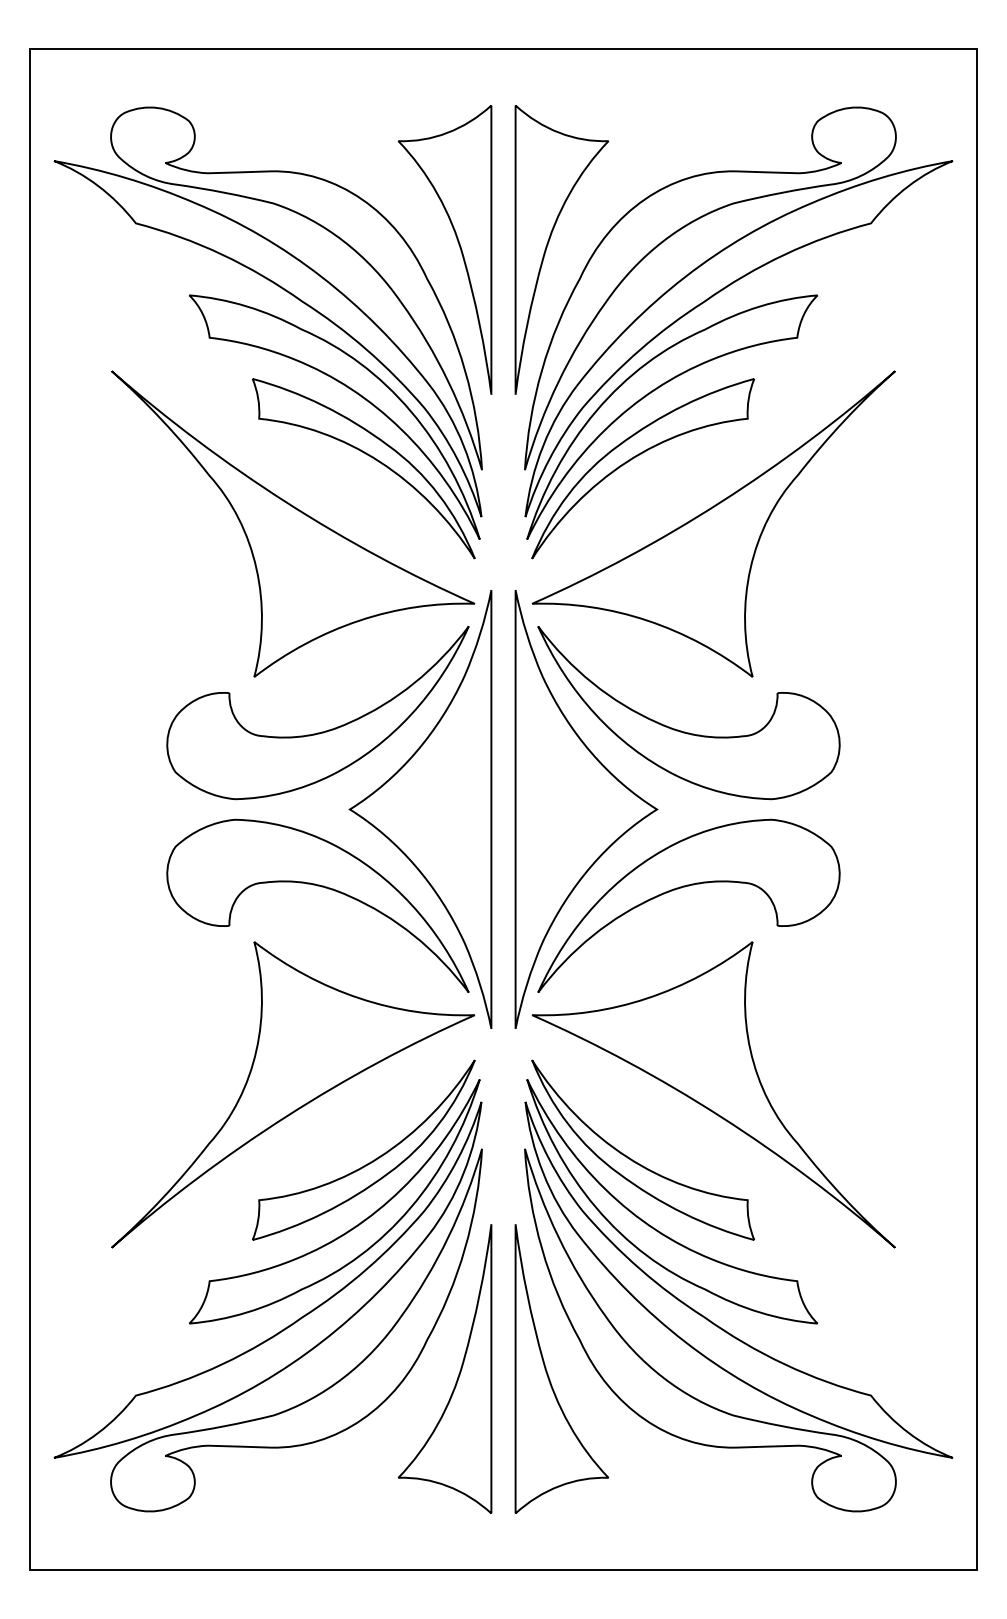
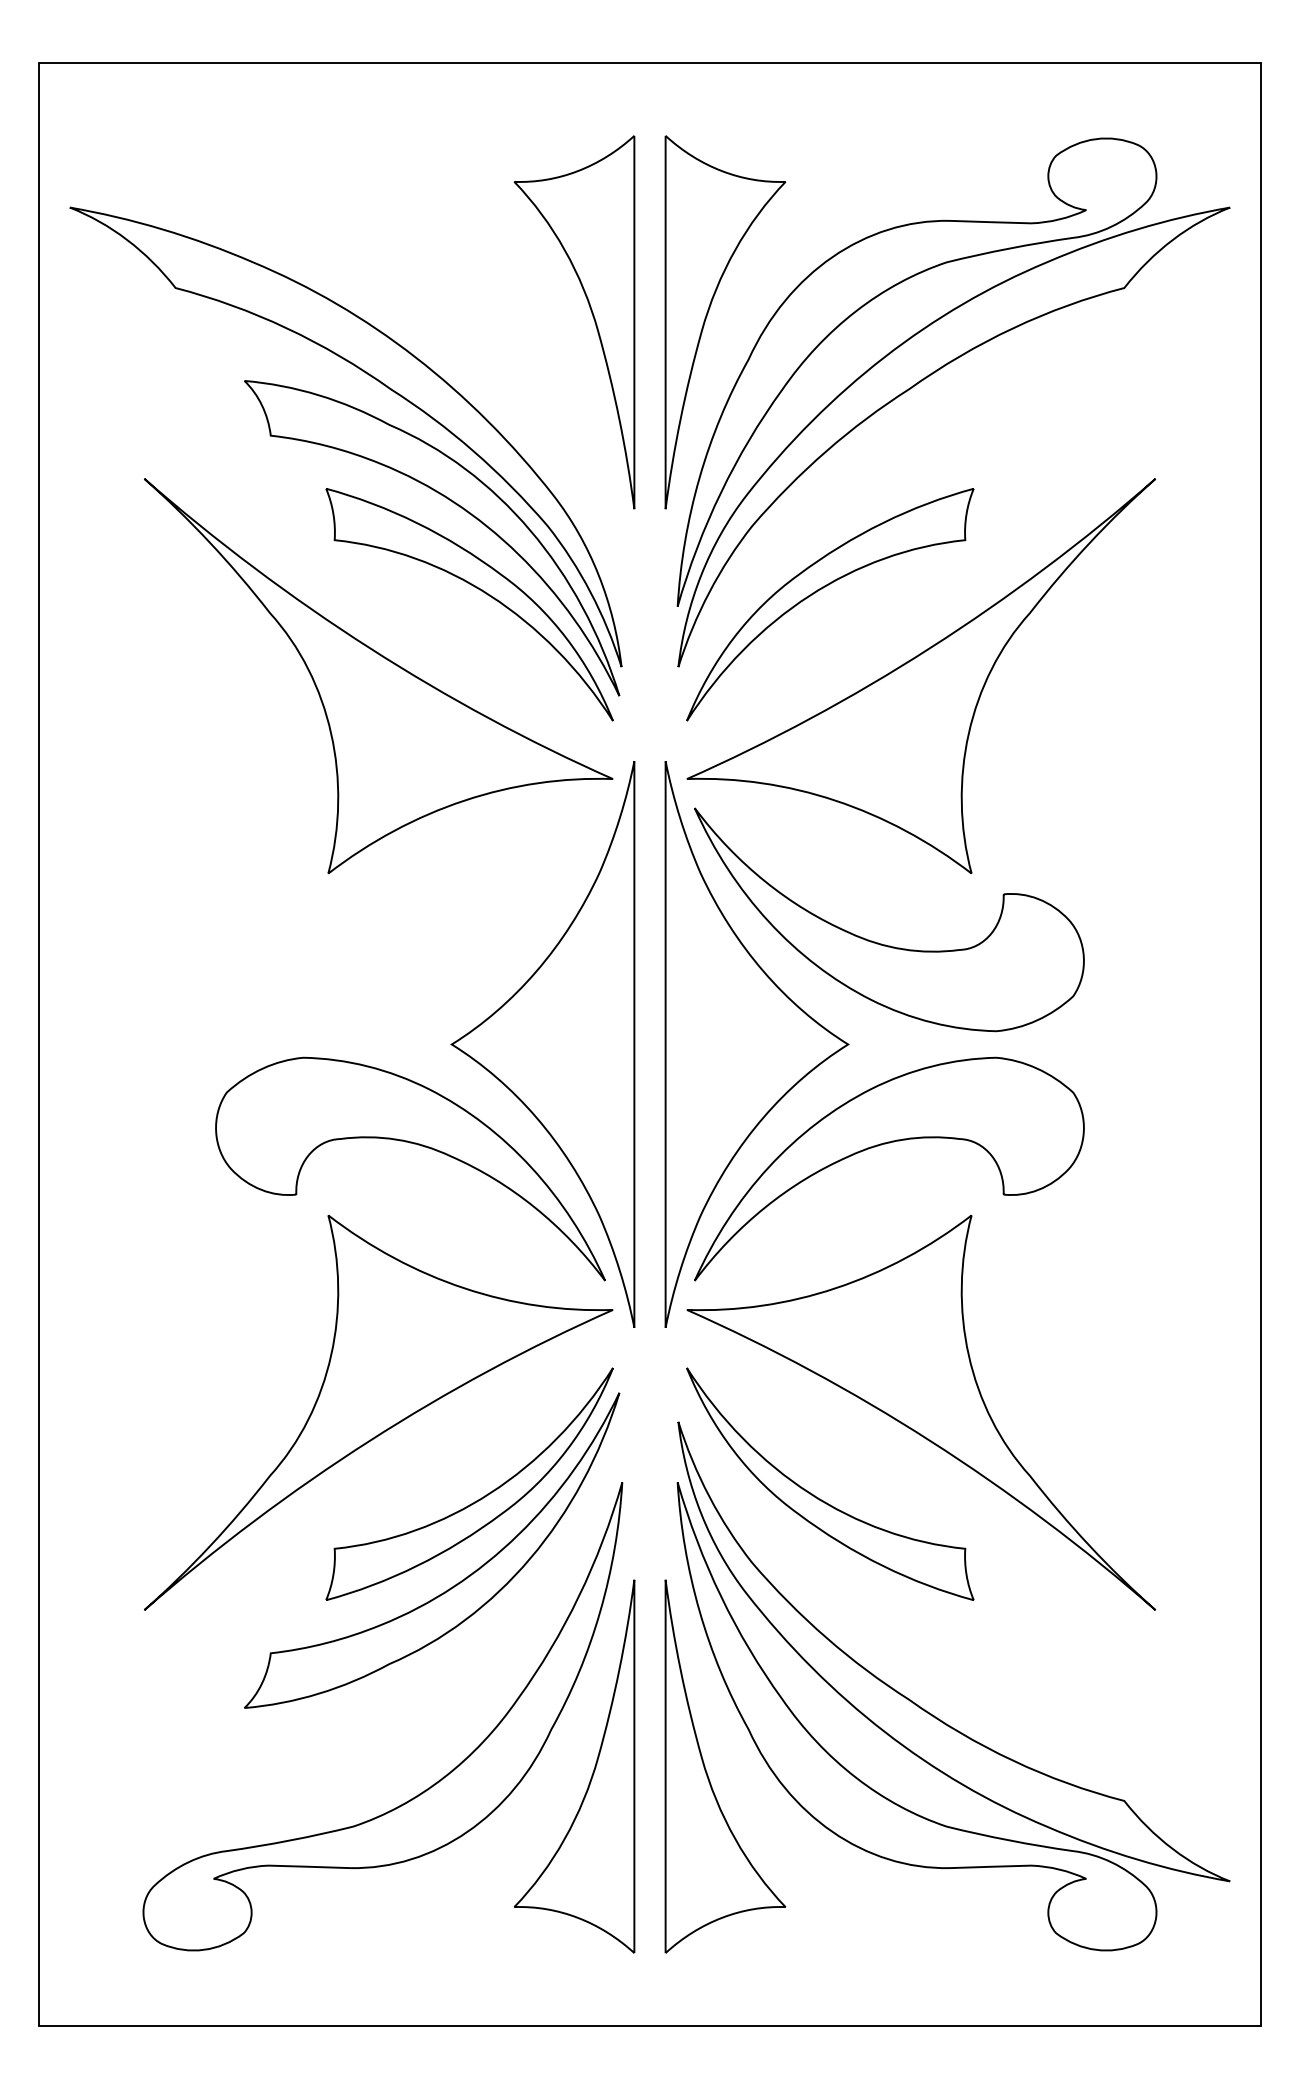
part: (331, 233) -> (428, 301), removed
part: (653, 391) -> (843, 505), removed
part: (324, 731) -> (418, 943), removed
part: (653, 1227) -> (843, 1583), removed
part: (294, 1321) -> (380, 1705), removed

